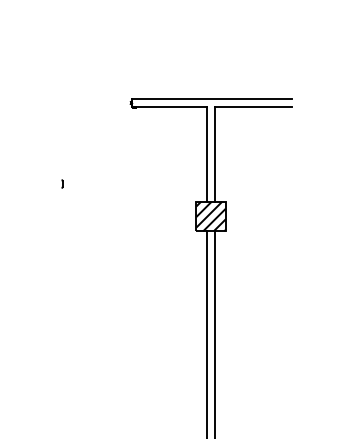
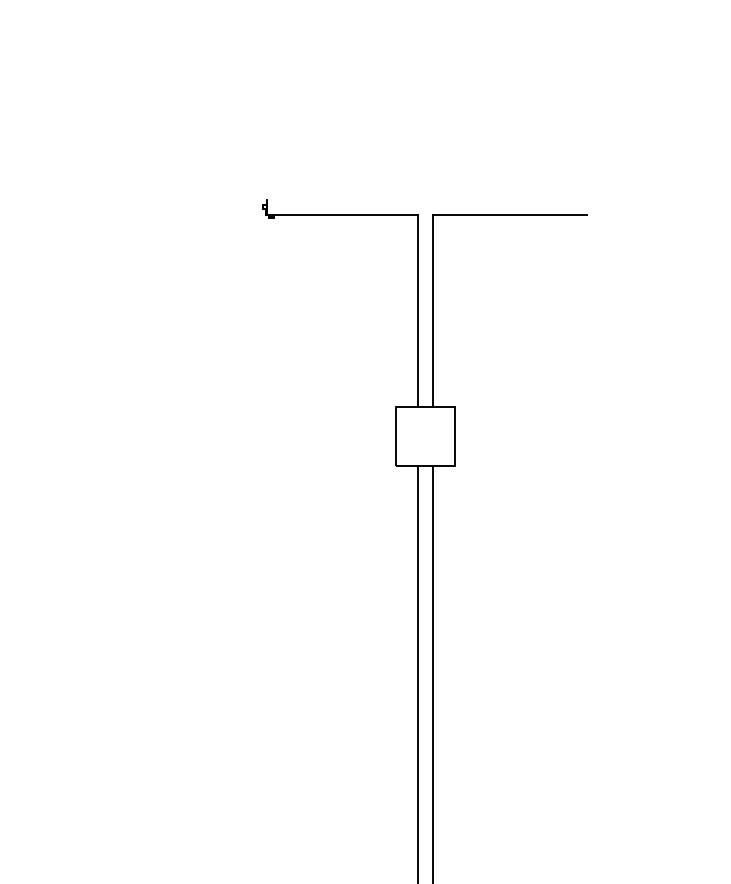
line: (211, 99) -> (425, 200), removed
part: (62, 183) -> (125, 369), removed
hatch: (210, 216) -> (423, 435), removed

